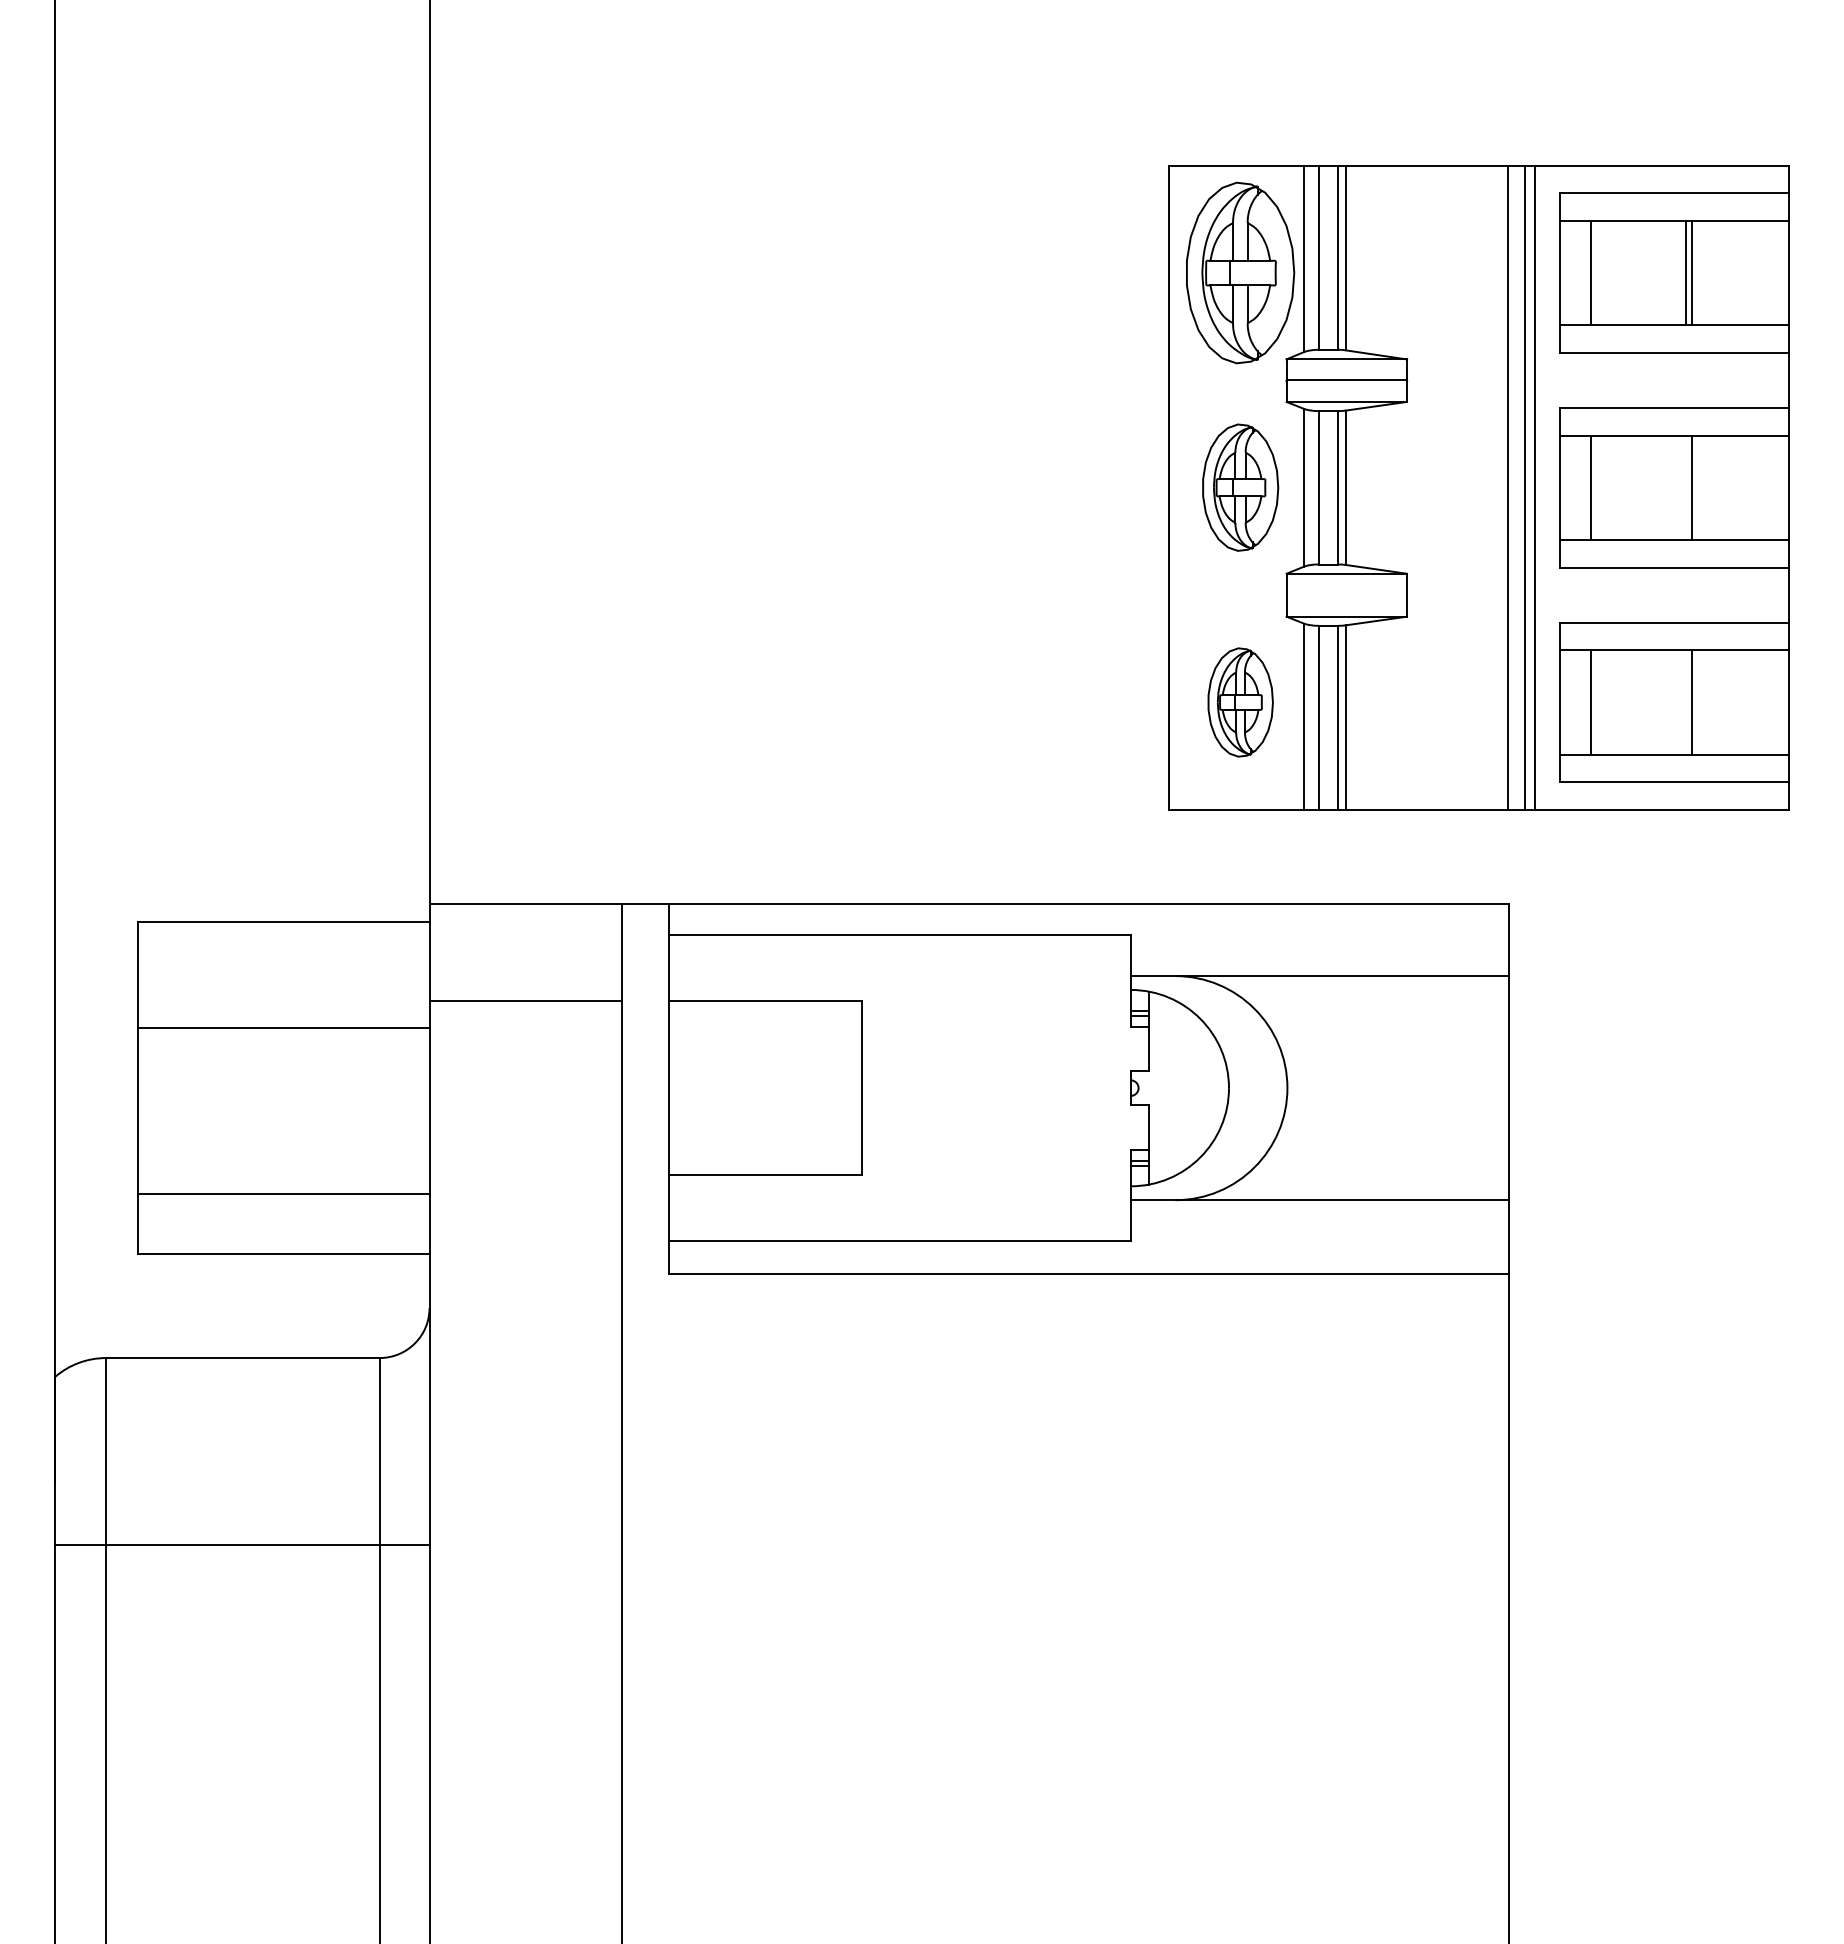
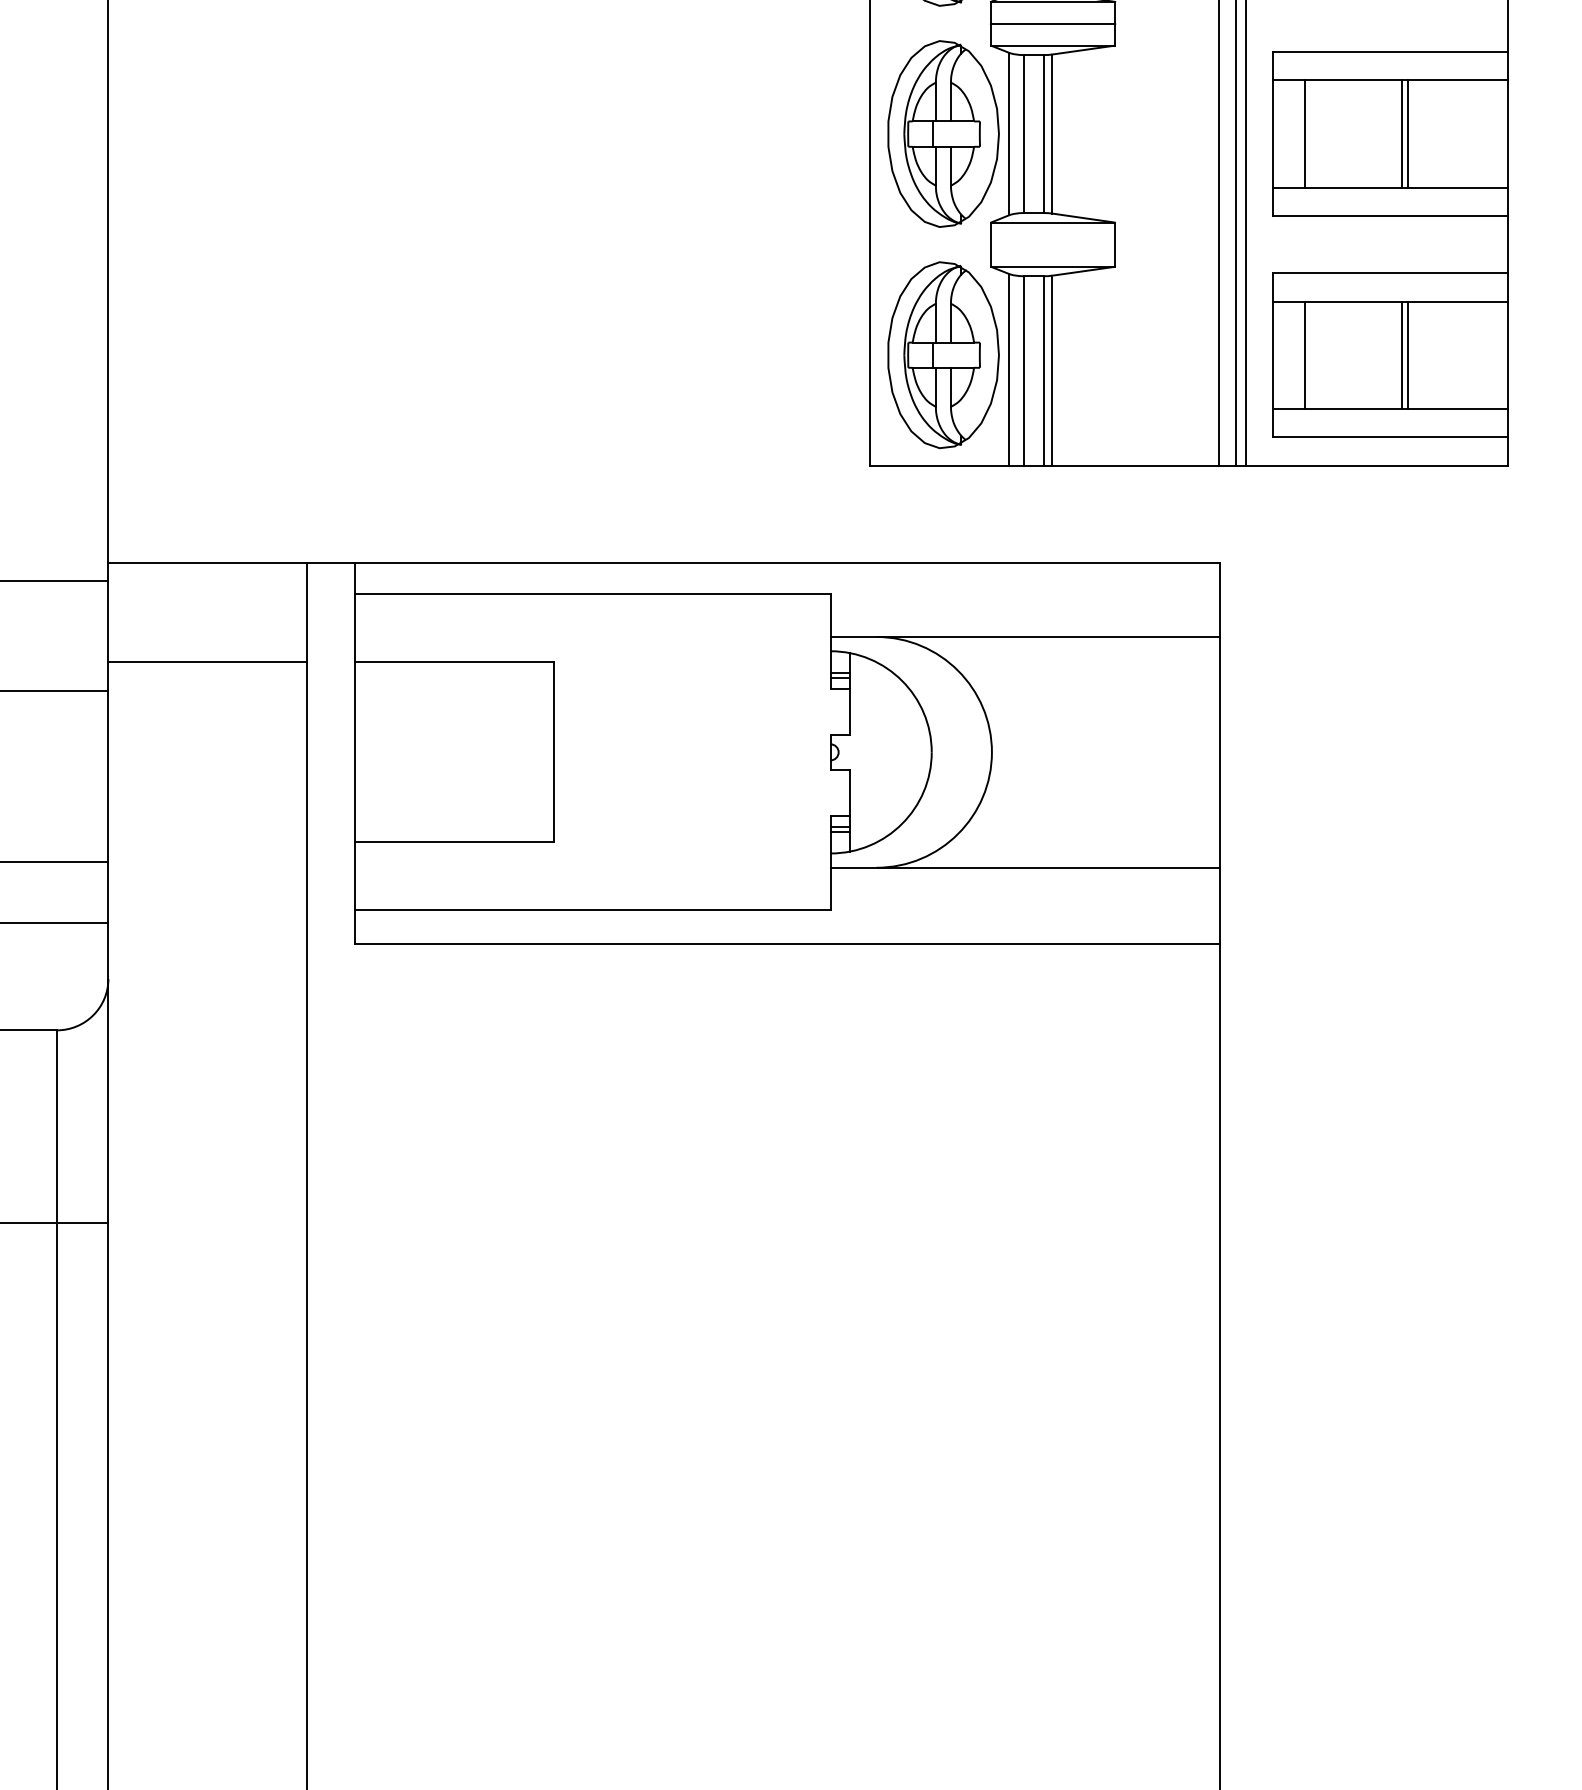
part: (1240, 487) -> (943, 133), size x1.43
line: (1685, 487) -> (1401, 133), added
part: (1240, 702) -> (943, 355), size x1.67
line: (1685, 702) -> (1401, 355), added

